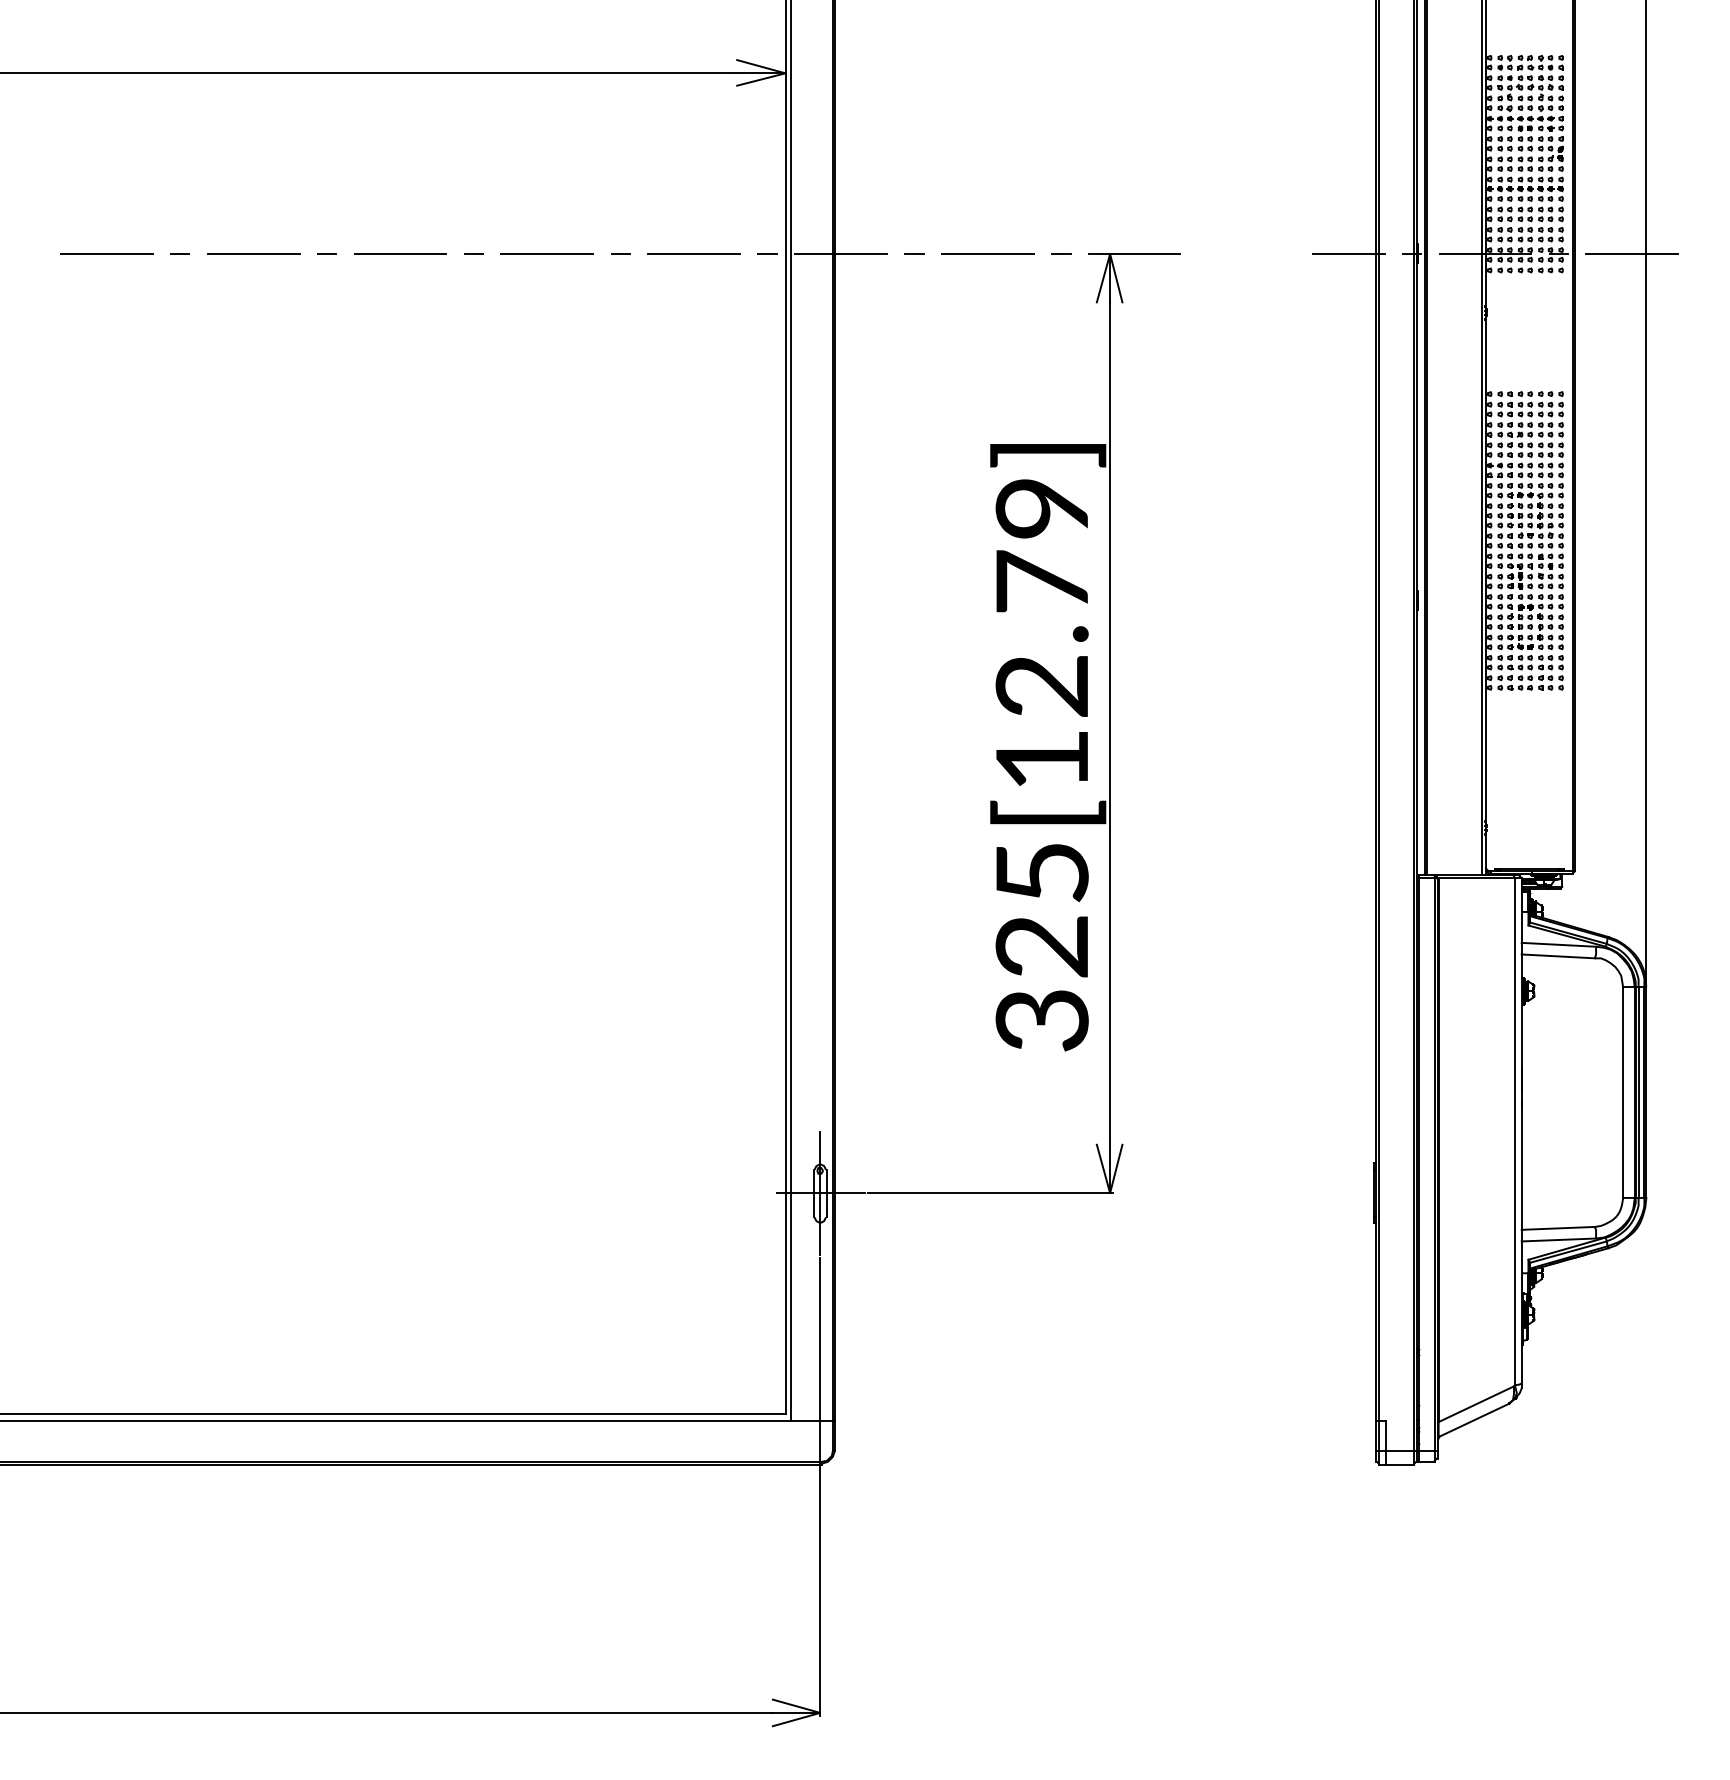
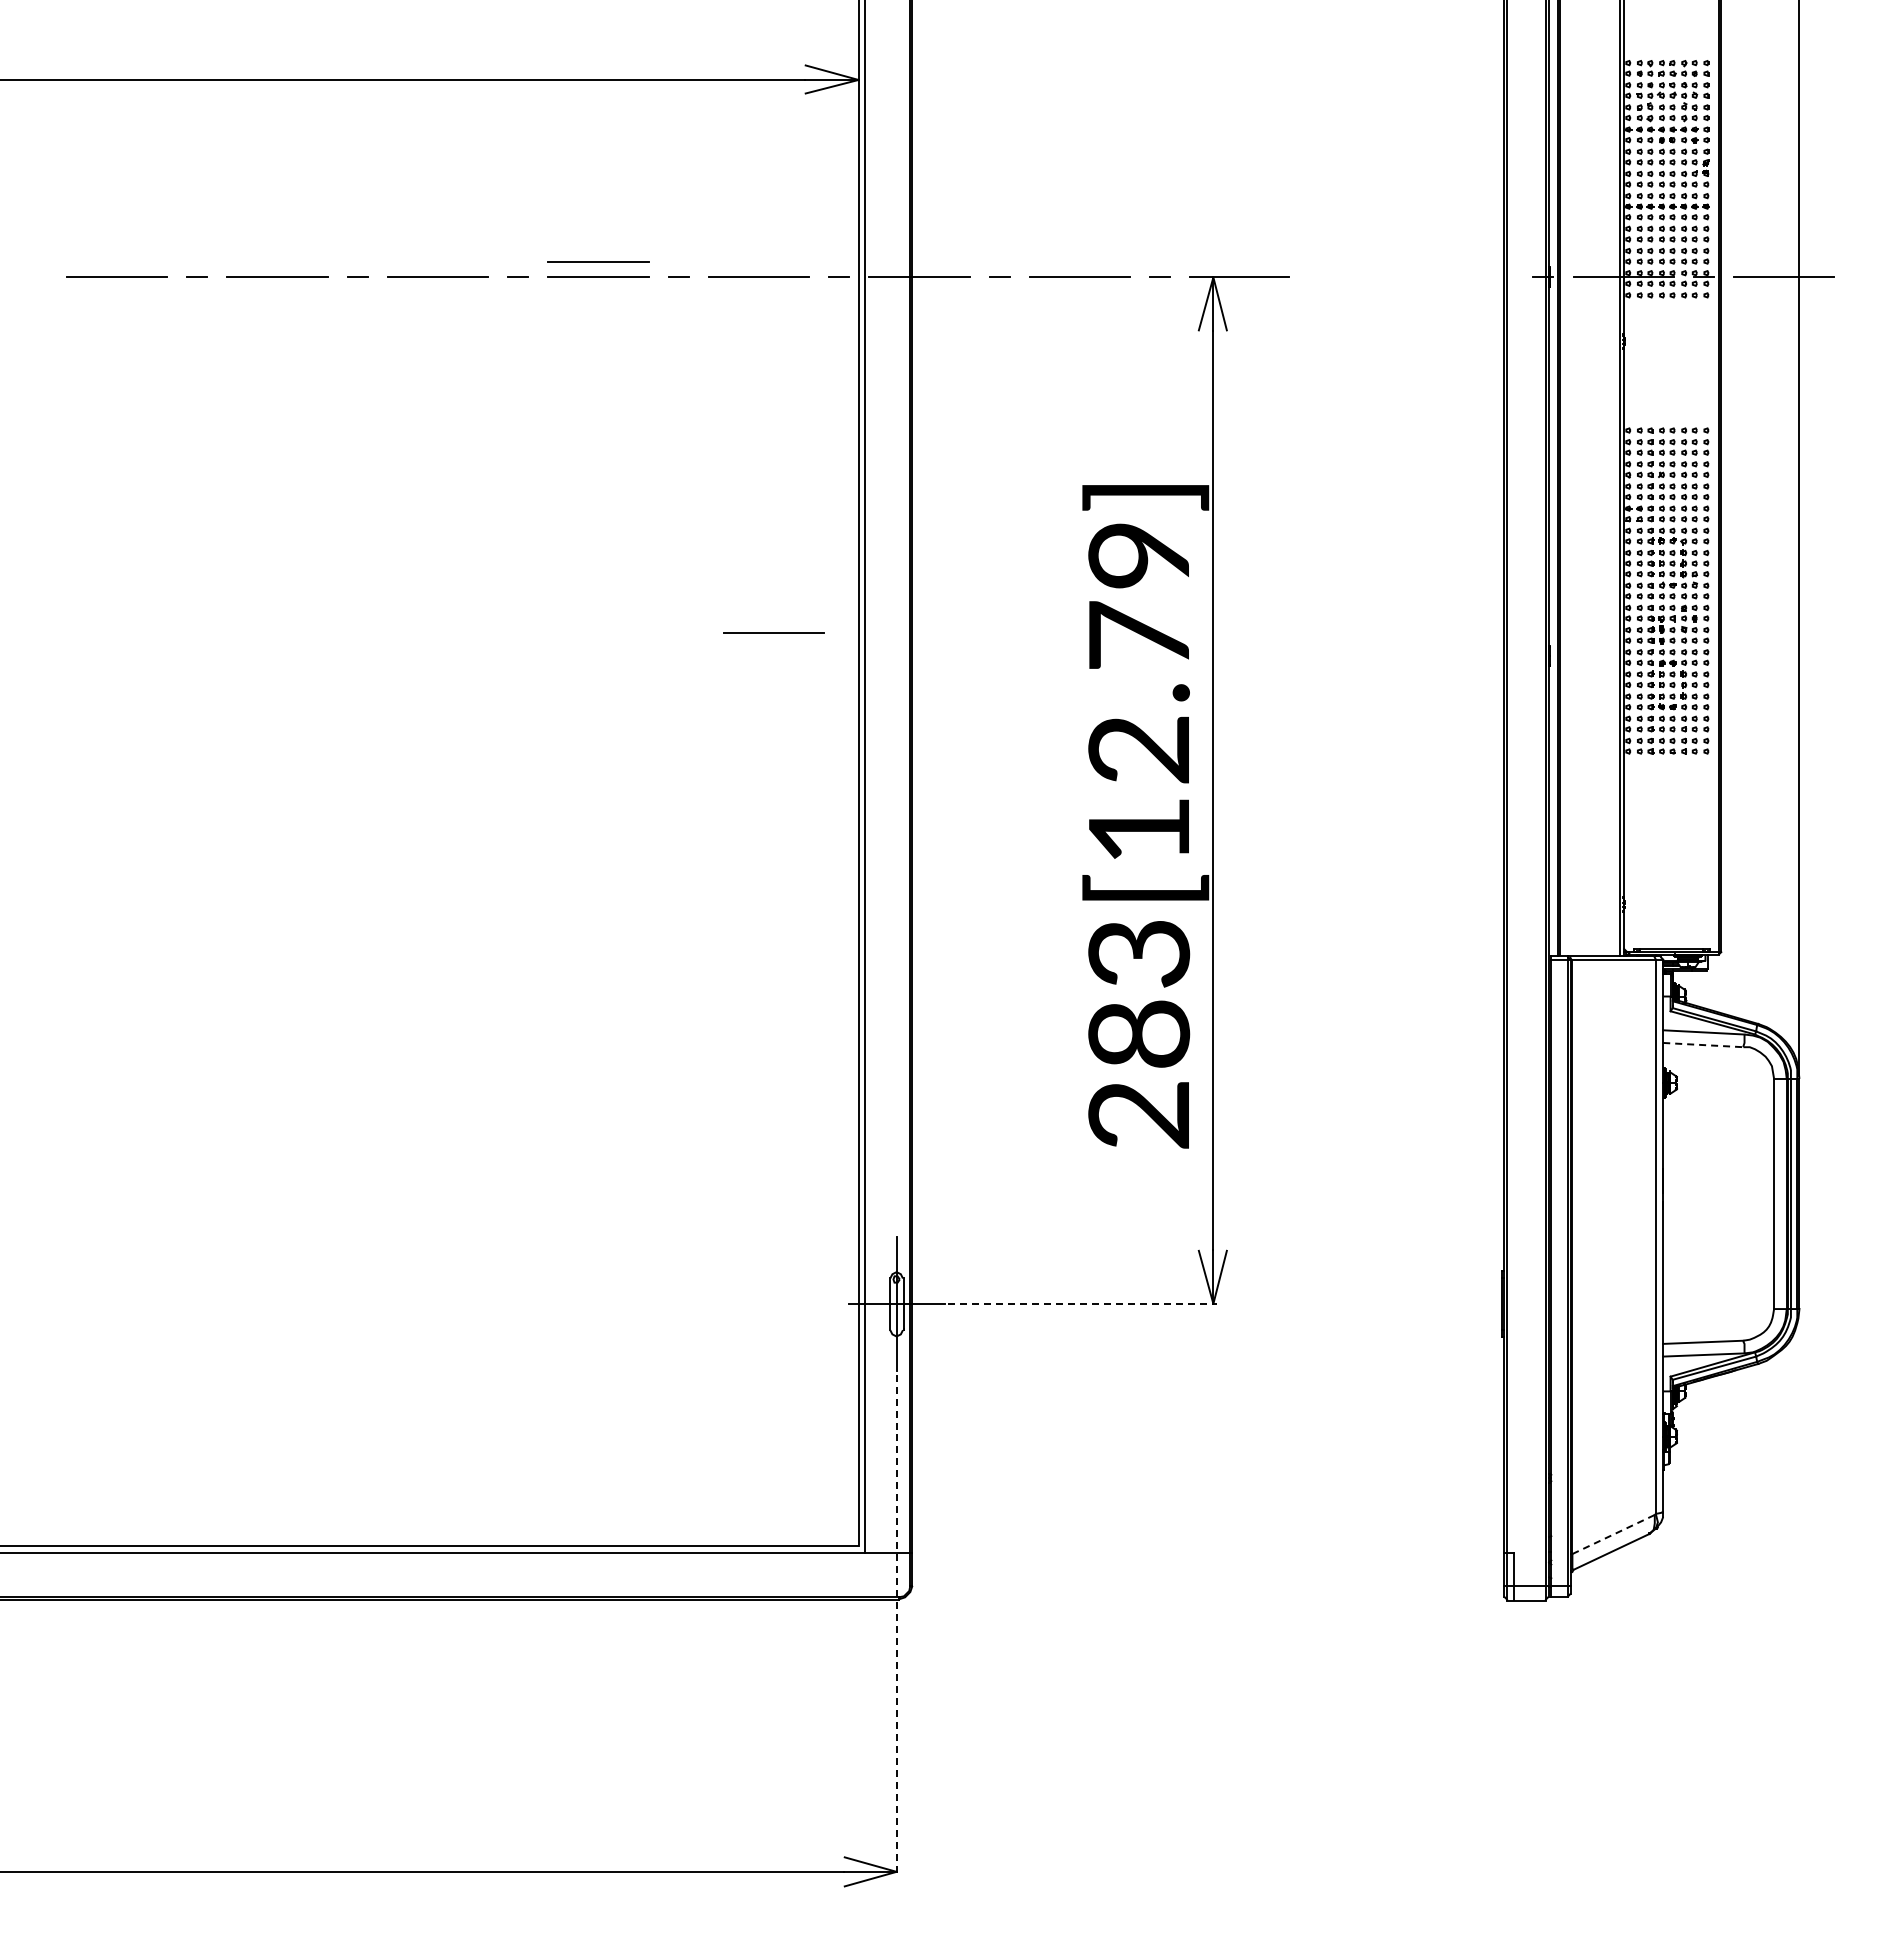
line: (547, 239) -> (598, 261), added
line: (1349, 254) -> (1474, 277), removed
line: (707, 578) -> (773, 632), added
text: (1042, 947) -> (1139, 1035), 325[12.79] -> 283[12.79]
line: (1558, 956) -> (1703, 1045), solid -> dashed
line: (990, 1192) -> (1082, 1303), solid -> dashed
line: (1476, 1404) -> (1613, 1534), solid -> dashed
line: (820, 1487) -> (896, 1625), solid -> dashed

